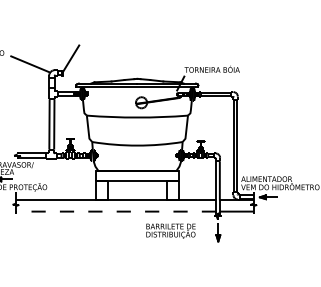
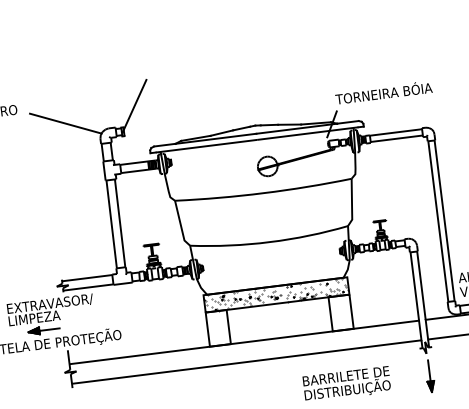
hatch: (137, 175) -> (276, 294), added
line: (115, 211) -> (245, 361), dashed -> solid

